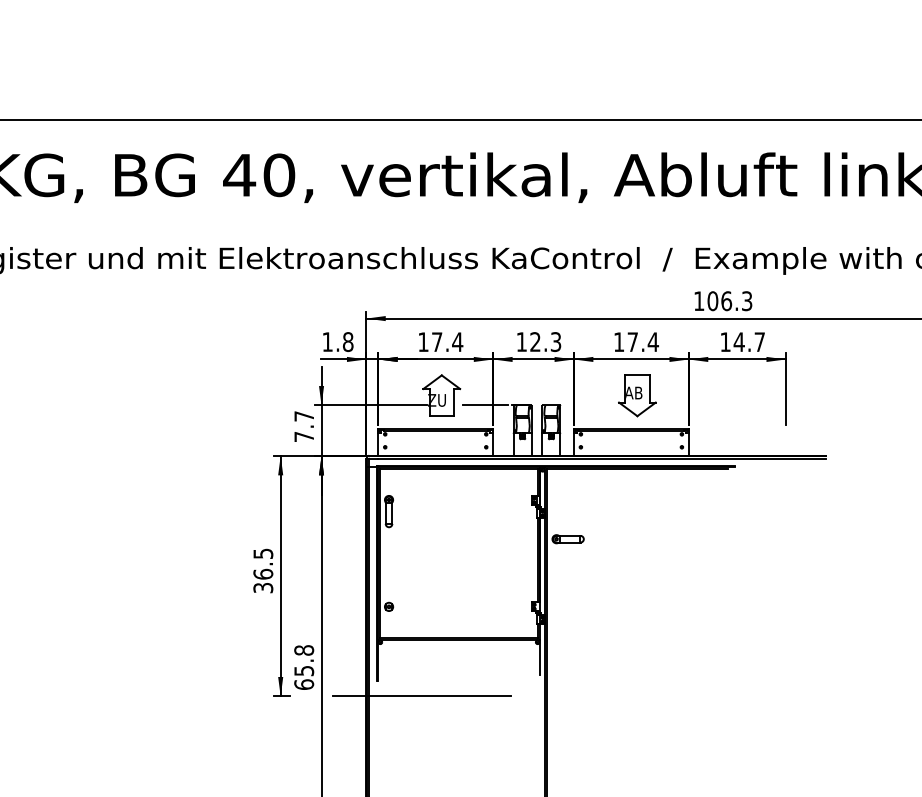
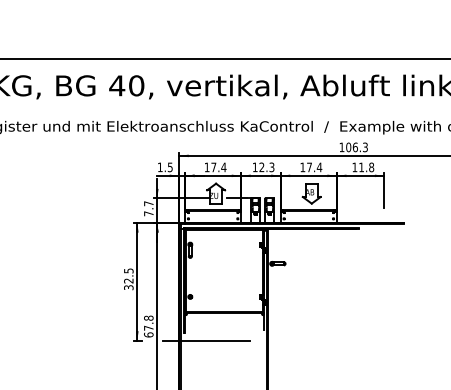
text: (346, 342) -> (169, 167), 1.8 -> 1.5
text: (749, 342) -> (366, 167), 14.7 -> 11.8
text: (262, 573) -> (128, 280), 36.5 -> 32.5
text: (303, 669) -> (148, 327), 65.8 -> 67.8

